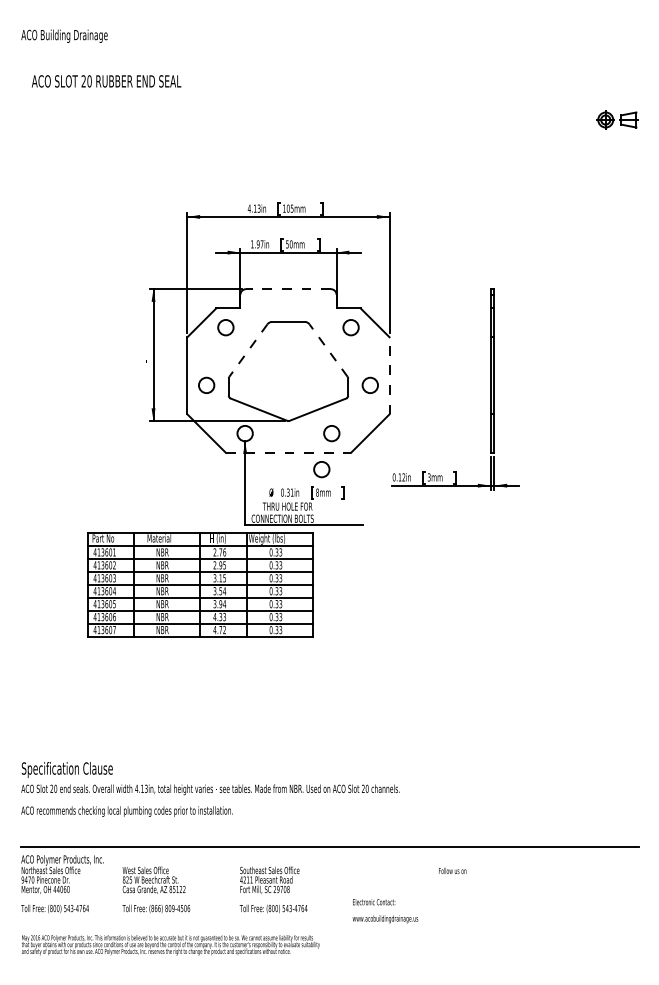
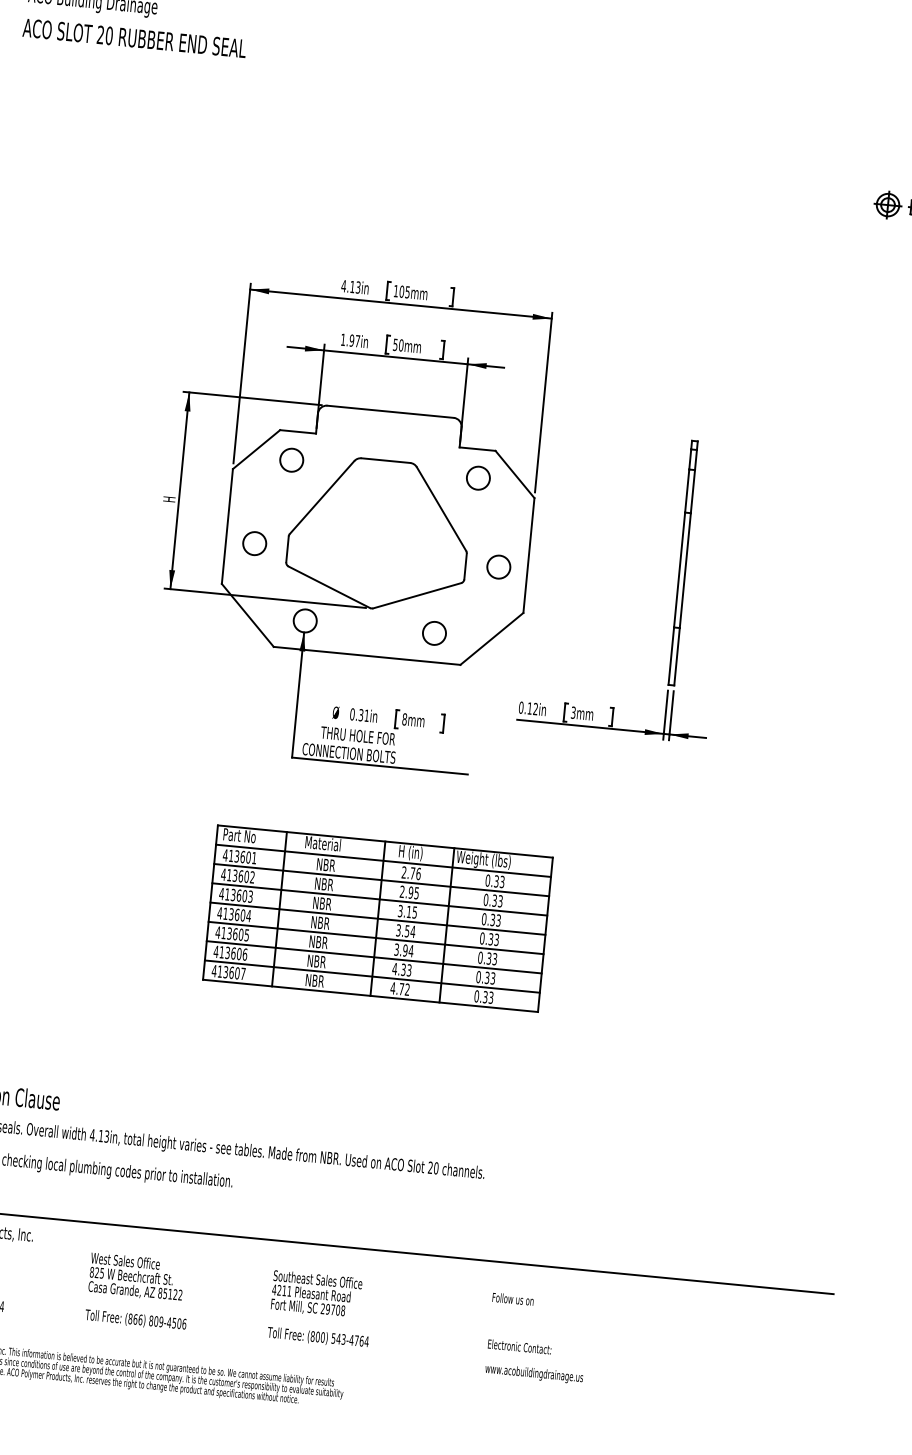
text: (106, 81) -> (134, 38), moved
line: (287, 289) -> (389, 412), dashed -> solid
line: (248, 350) -> (322, 497), dashed -> solid
line: (328, 350) -> (441, 509), dashed -> solid
line: (389, 375) -> (528, 555), dashed -> solid
line: (288, 452) -> (367, 655), dashed -> solid
circle: (321, 469) -> (413, 685), removed
part: (200, 584) -> (377, 918), moved
text: (452, 870) -> (512, 1298), moved
text: (156, 889) -> (138, 1291), moved
text: (273, 889) -> (320, 1308), moved
text: (385, 911) -> (535, 1362), moved

